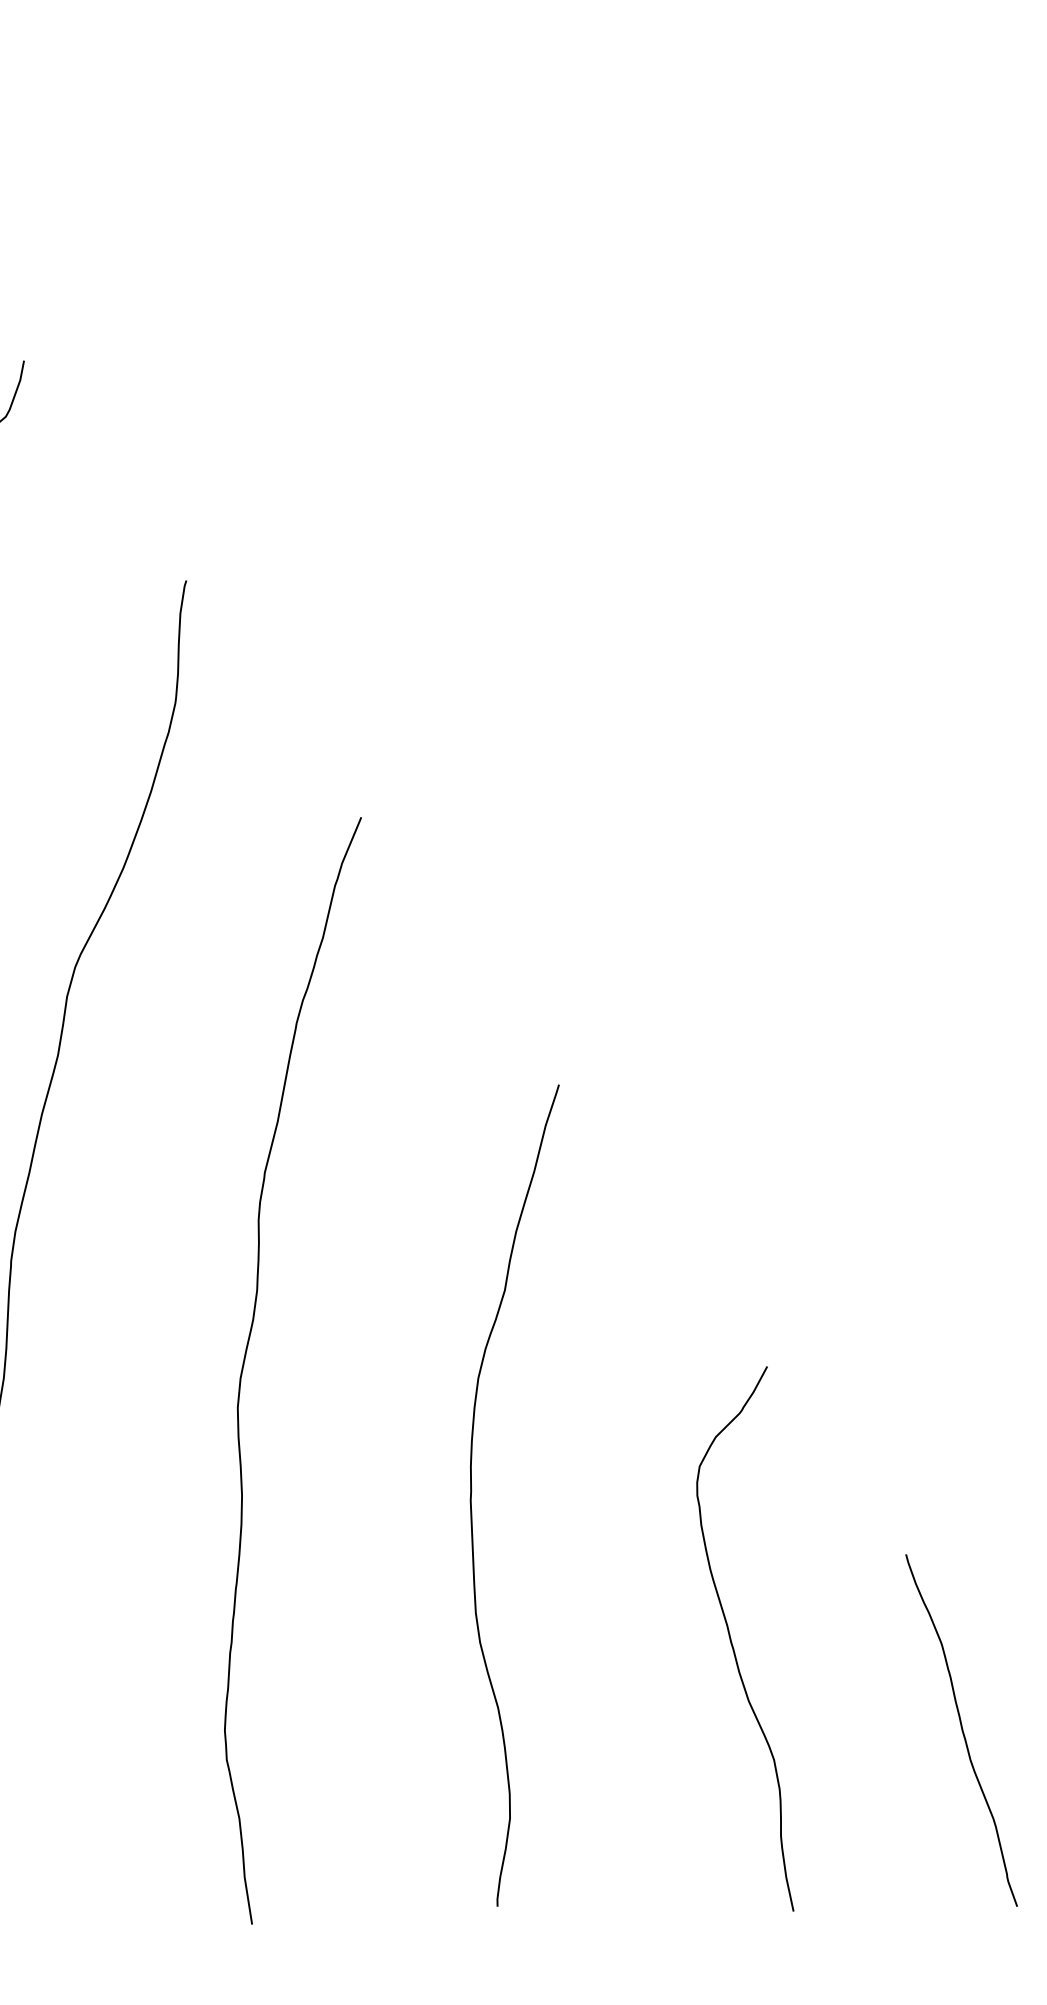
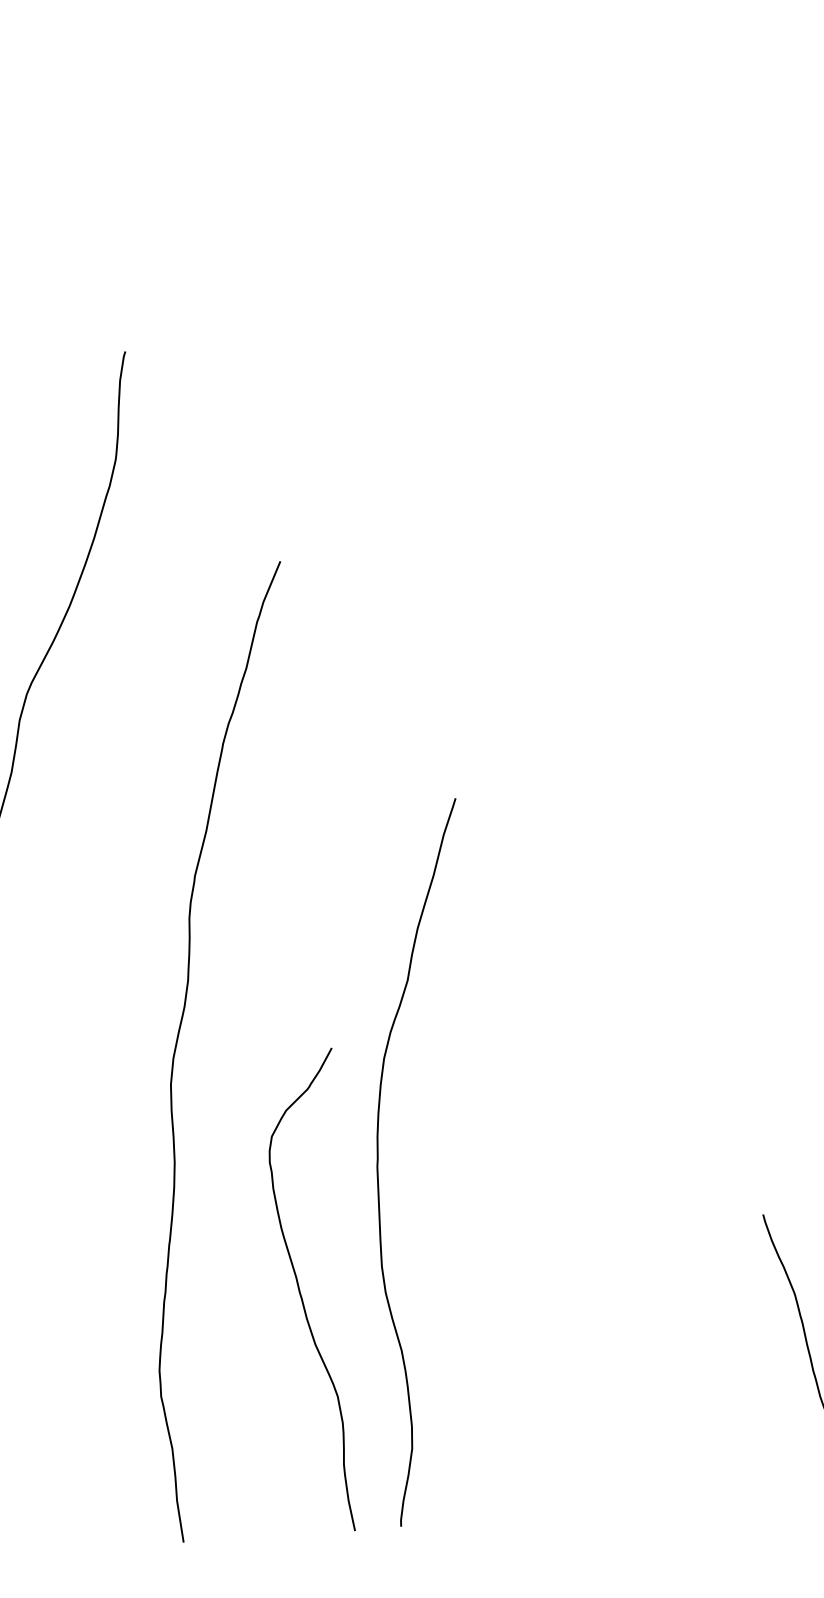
curve: (732, 1642) -> (300, 1292), moved

